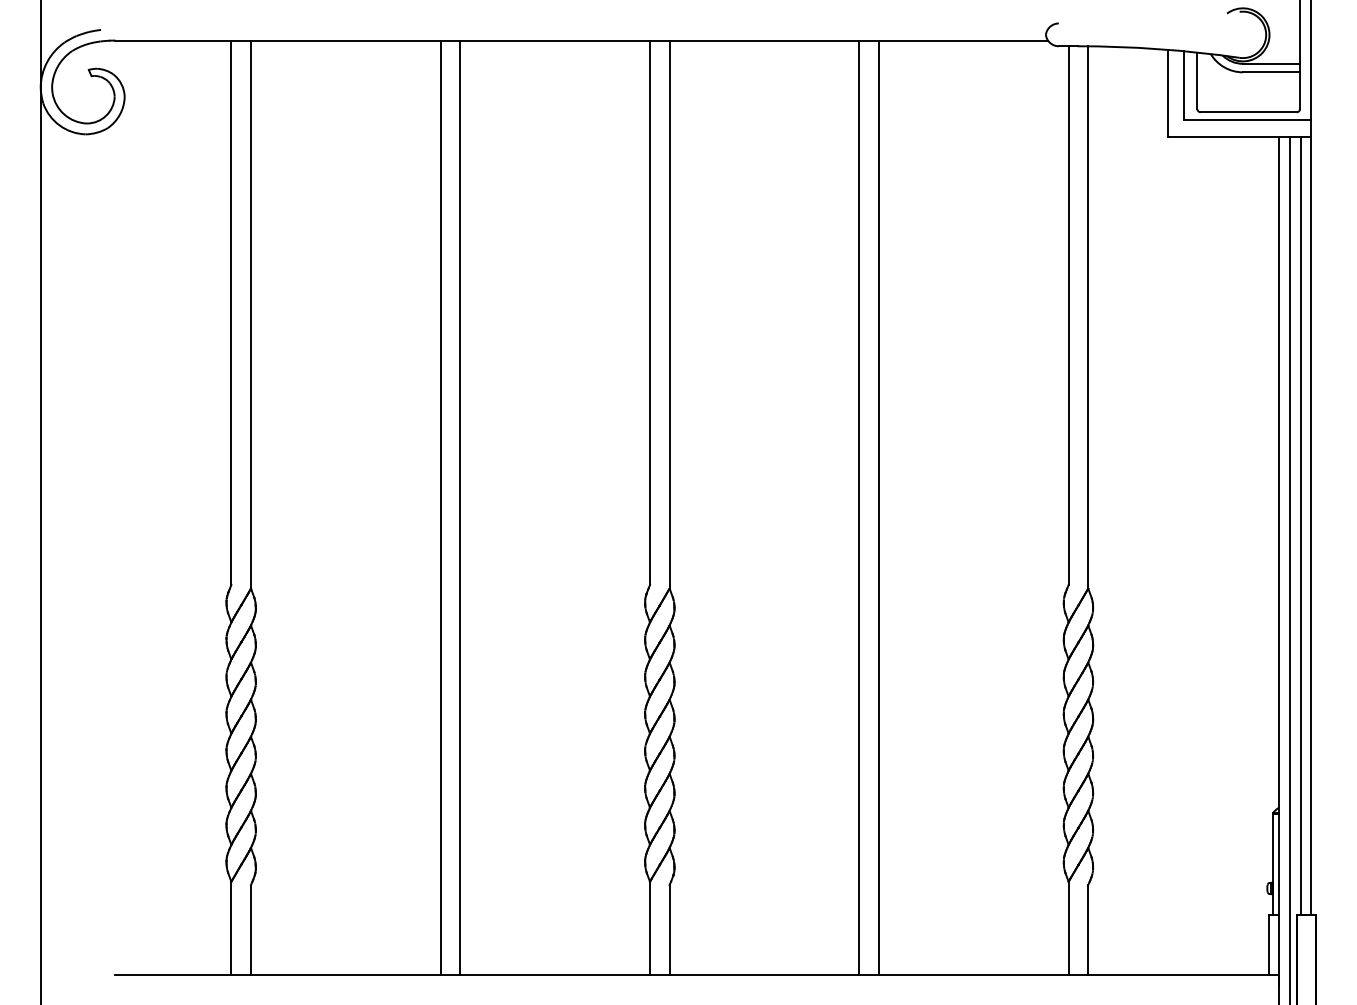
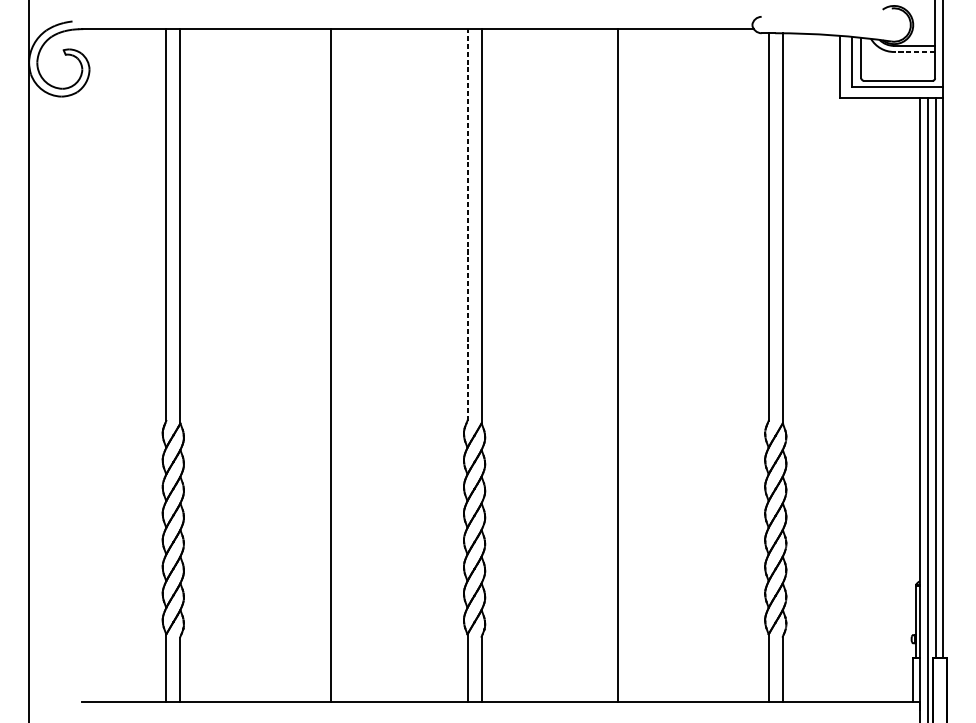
line: (1271, 72) -> (914, 52), solid -> dashed
line: (650, 312) -> (467, 224), solid -> dashed
line: (440, 507) -> (316, 365), removed
line: (878, 507) -> (631, 365), removed

